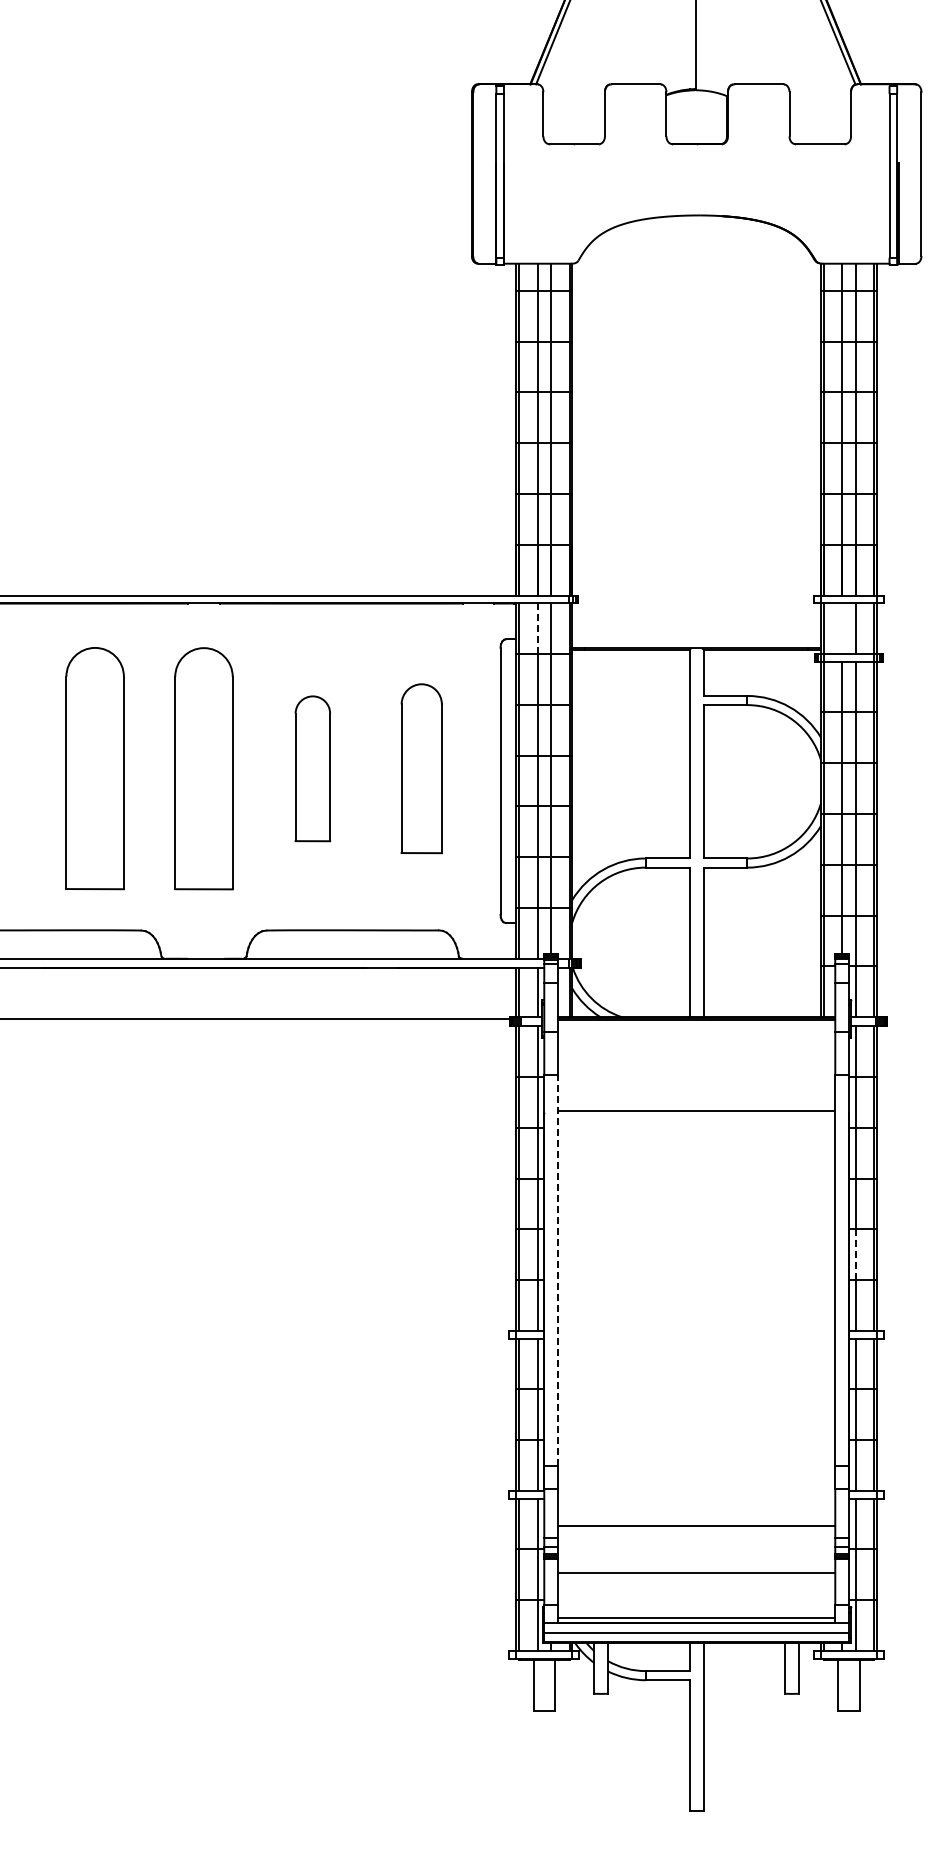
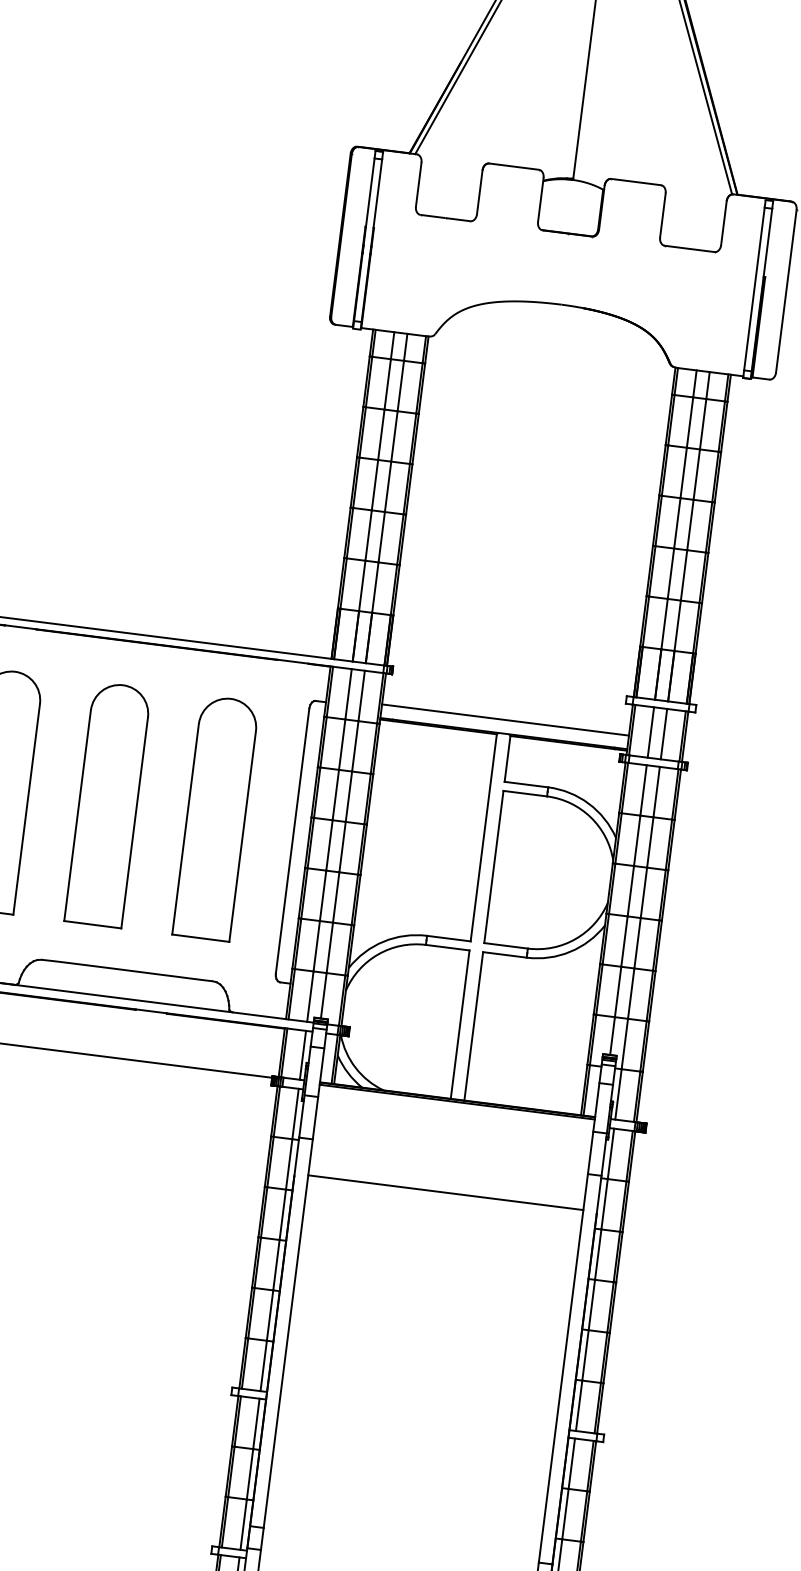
line: (842, 628) -> (651, 732), added
line: (537, 629) -> (348, 695), dashed -> solid
line: (696, 634) -> (505, 719), added
part: (312, 768) -> (107, 804), size x1.67
part: (421, 768) -> (215, 818), size x1.43
line: (855, 1255) -> (585, 1356), dashed -> solid
line: (557, 1270) -> (287, 1333), dashed -> solid

